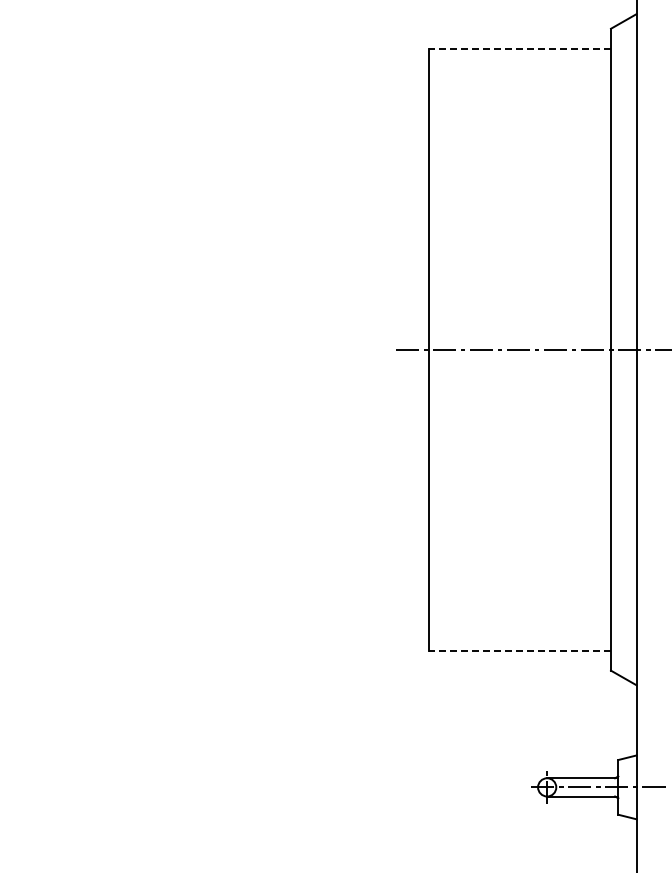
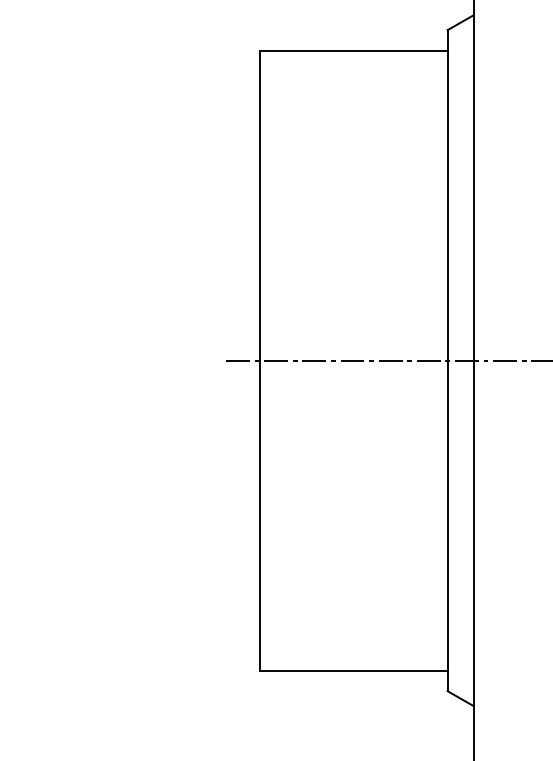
line: (519, 48) -> (353, 50), dashed -> solid
line: (519, 650) -> (353, 670), dashed -> solid

